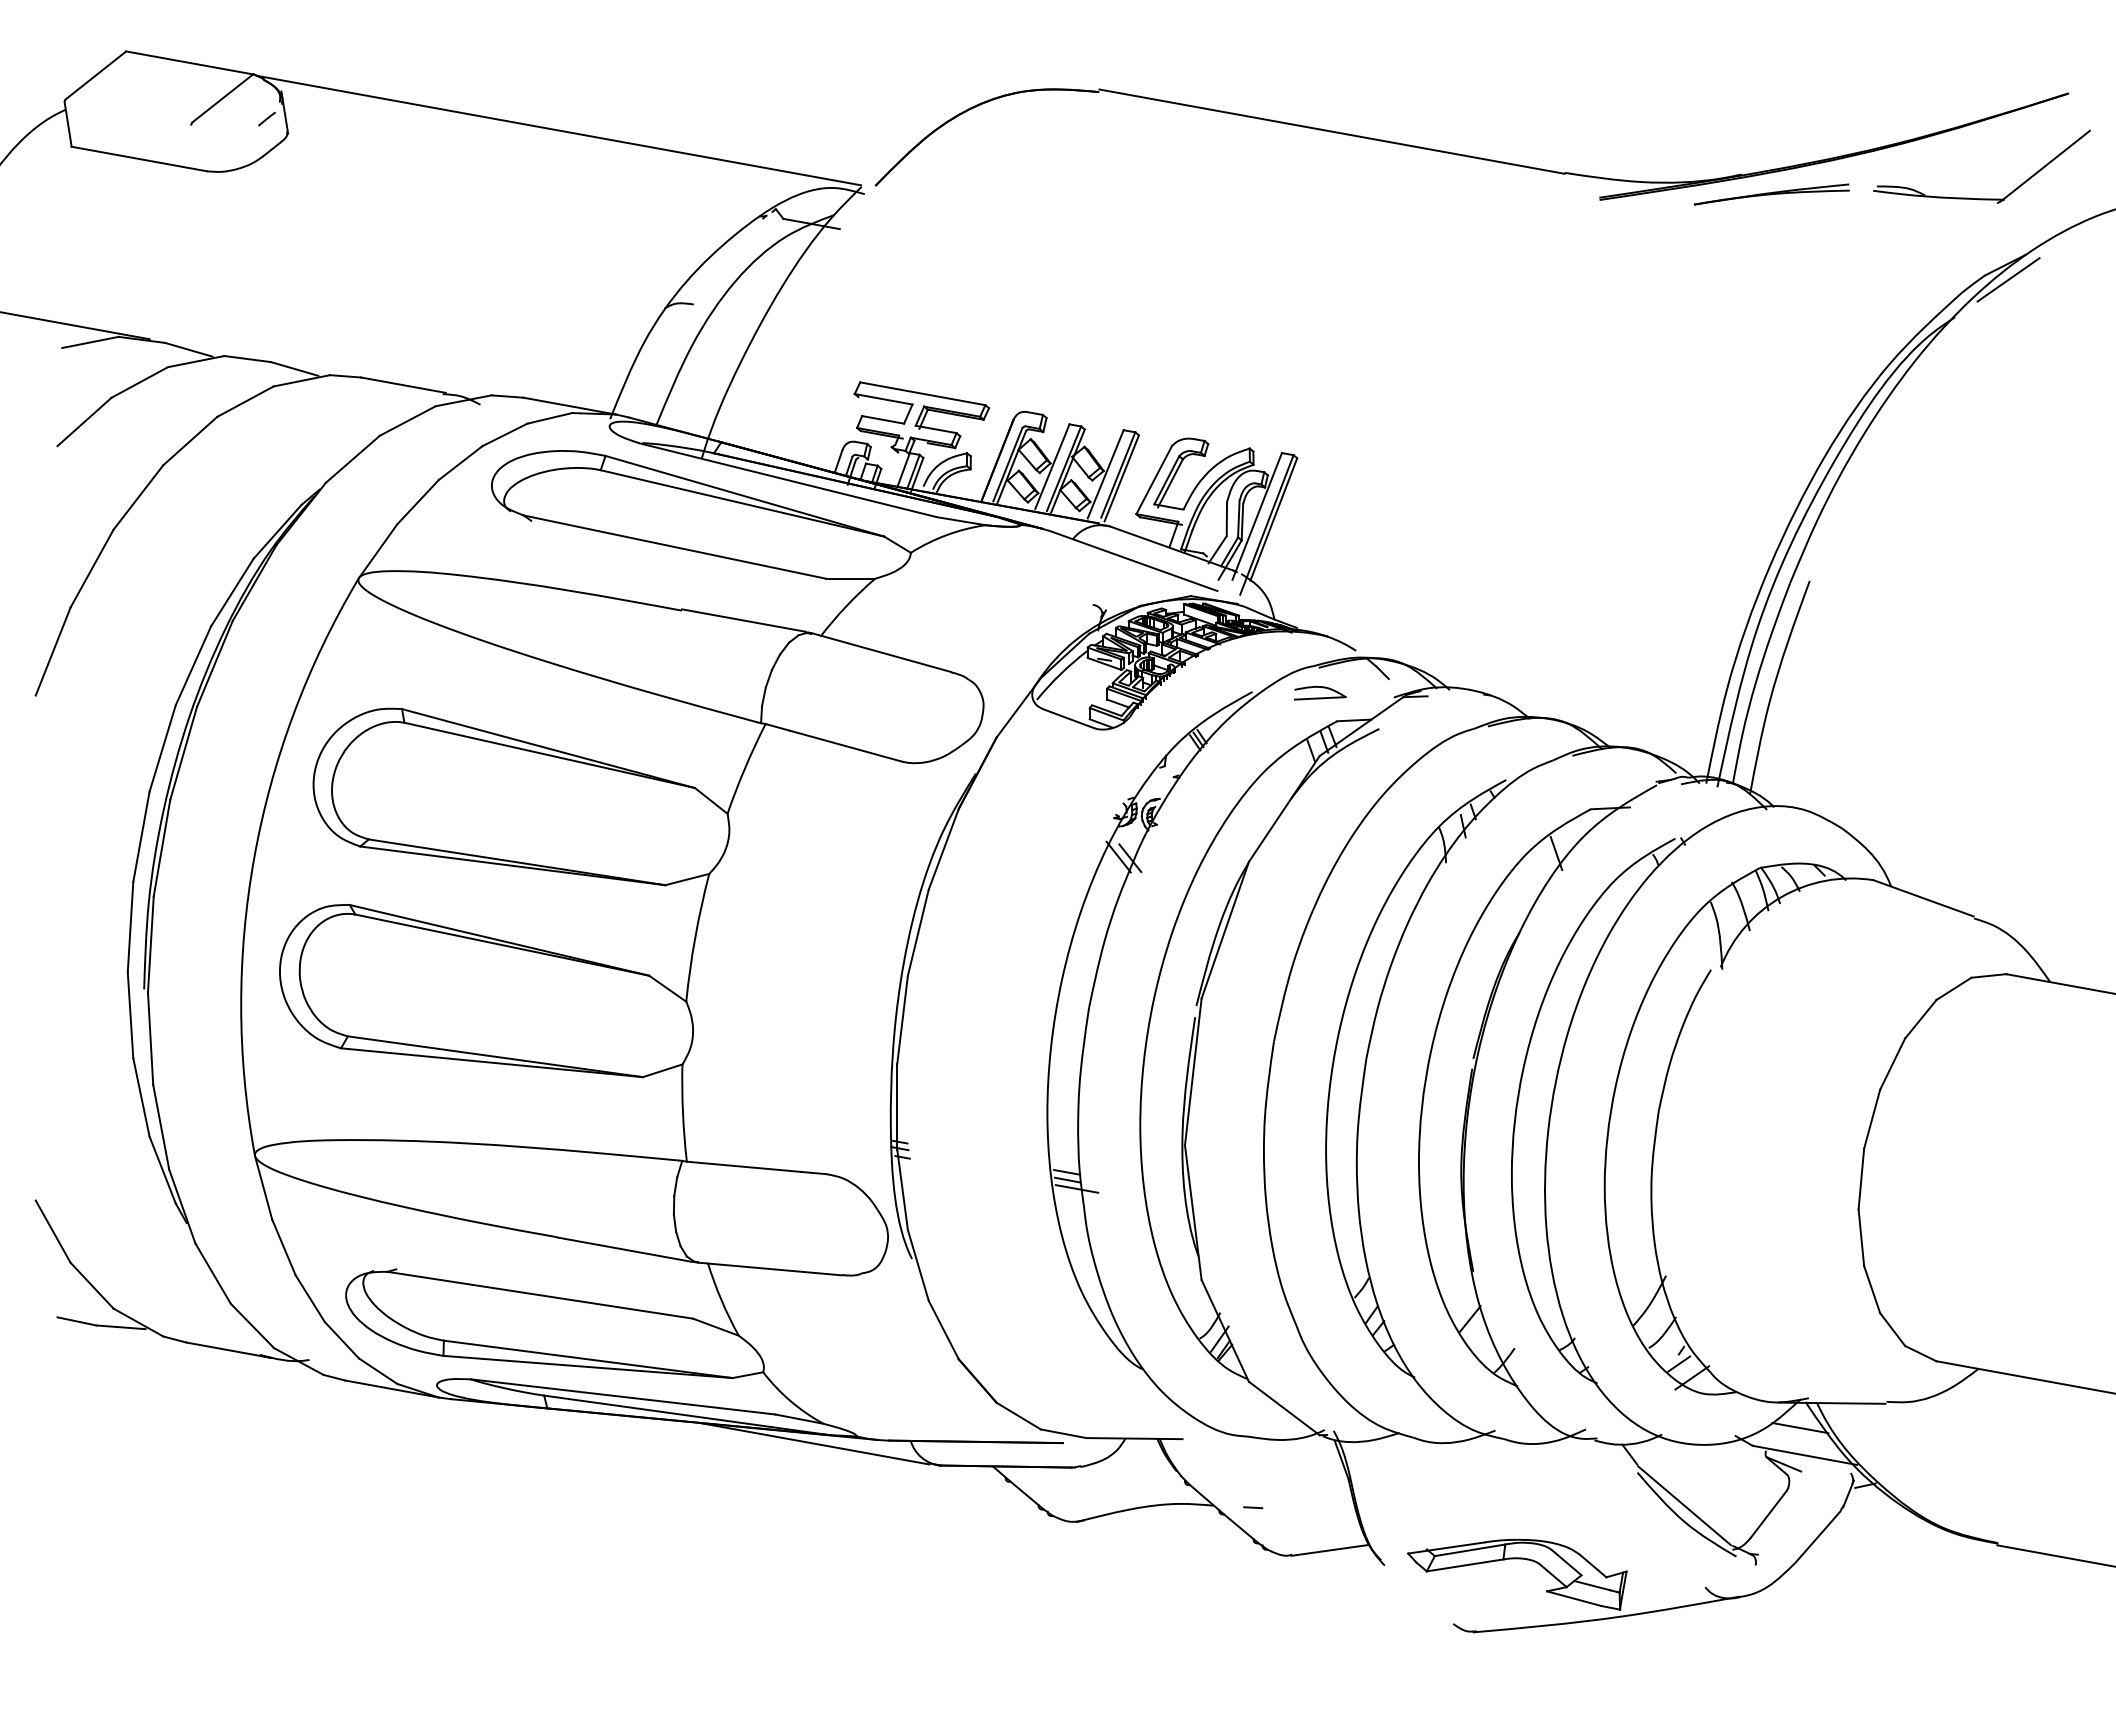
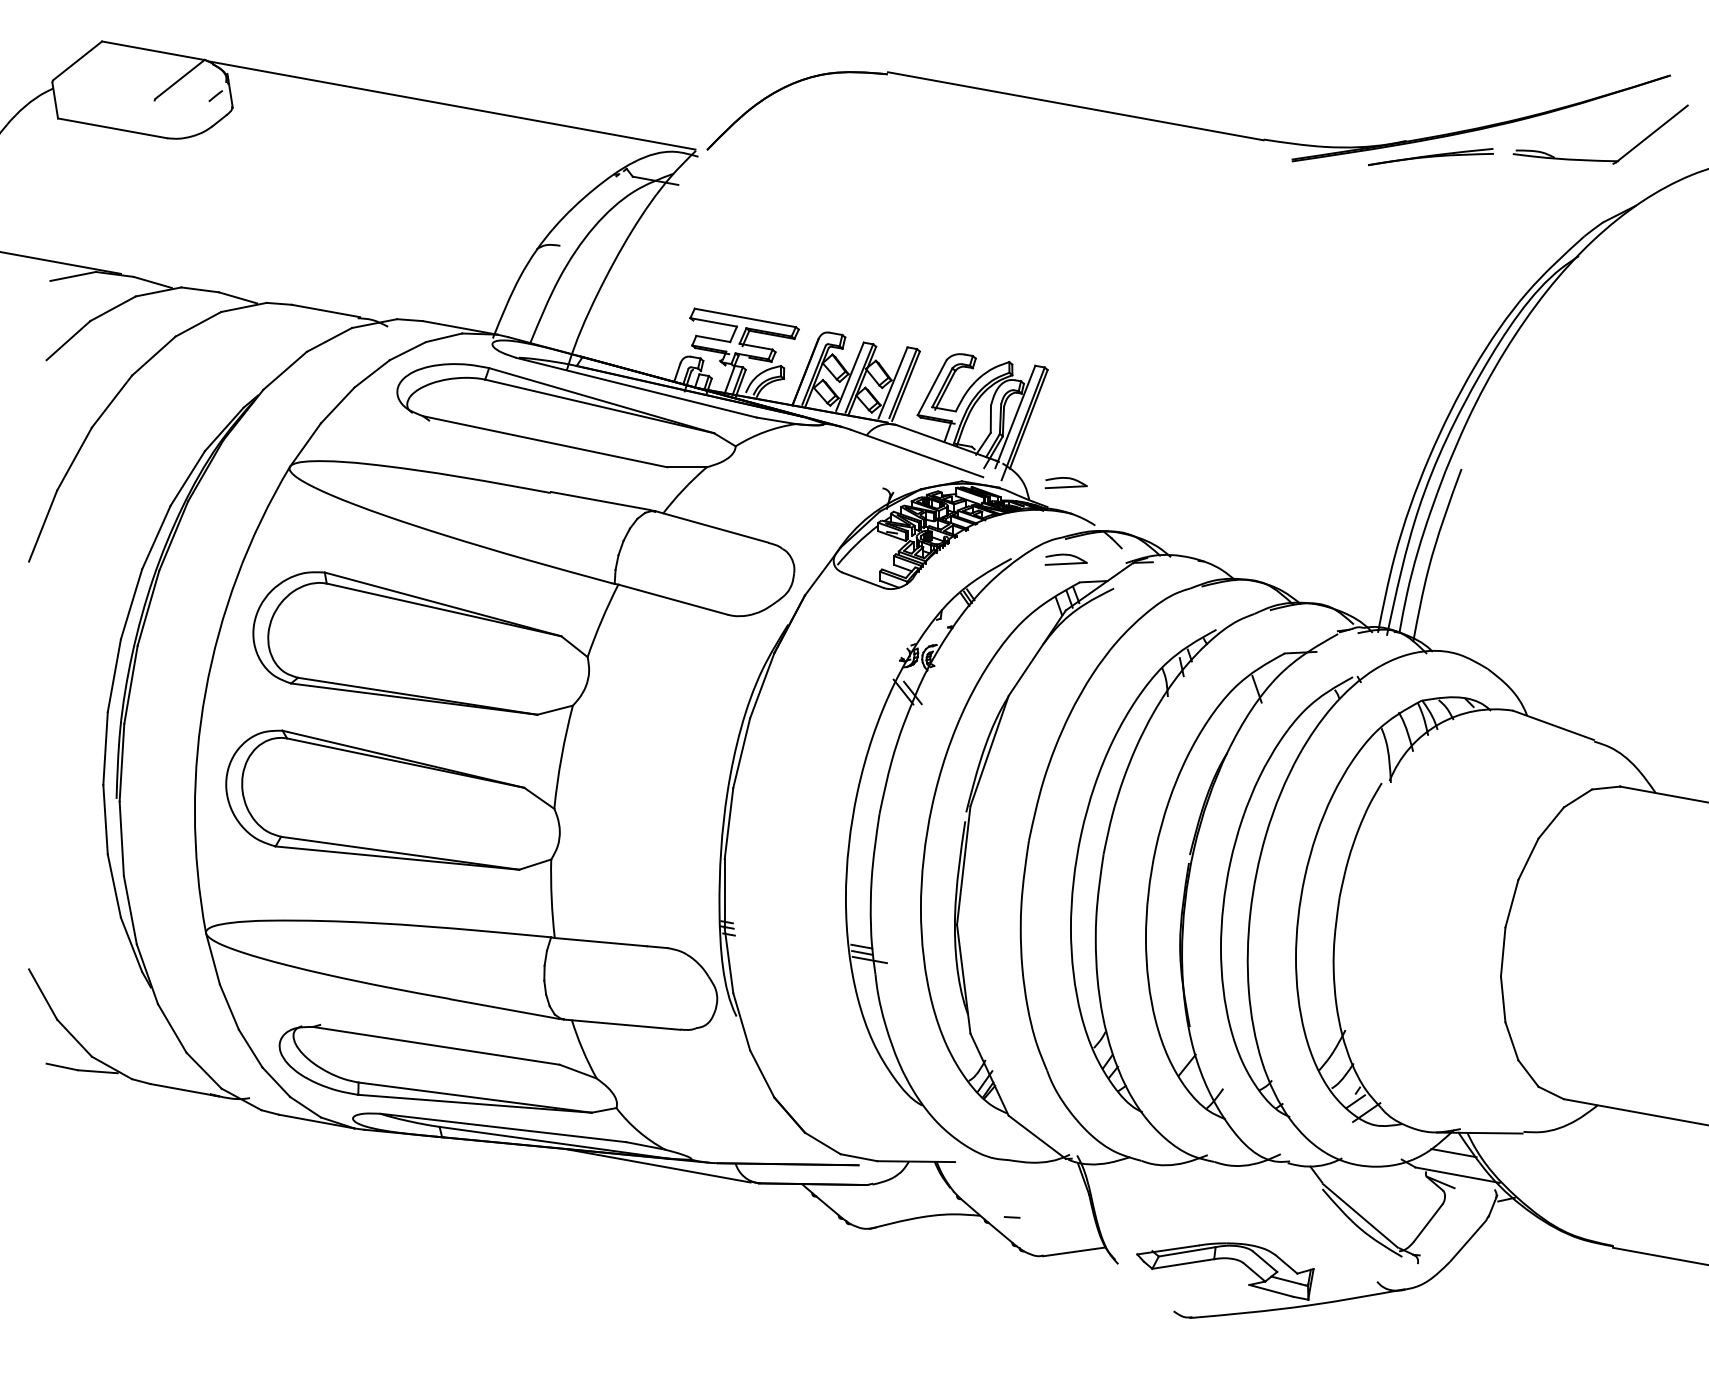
line: (2008, 279) -> (1622, 225), removed
part: (1320, 597) -> (1066, 482), added

